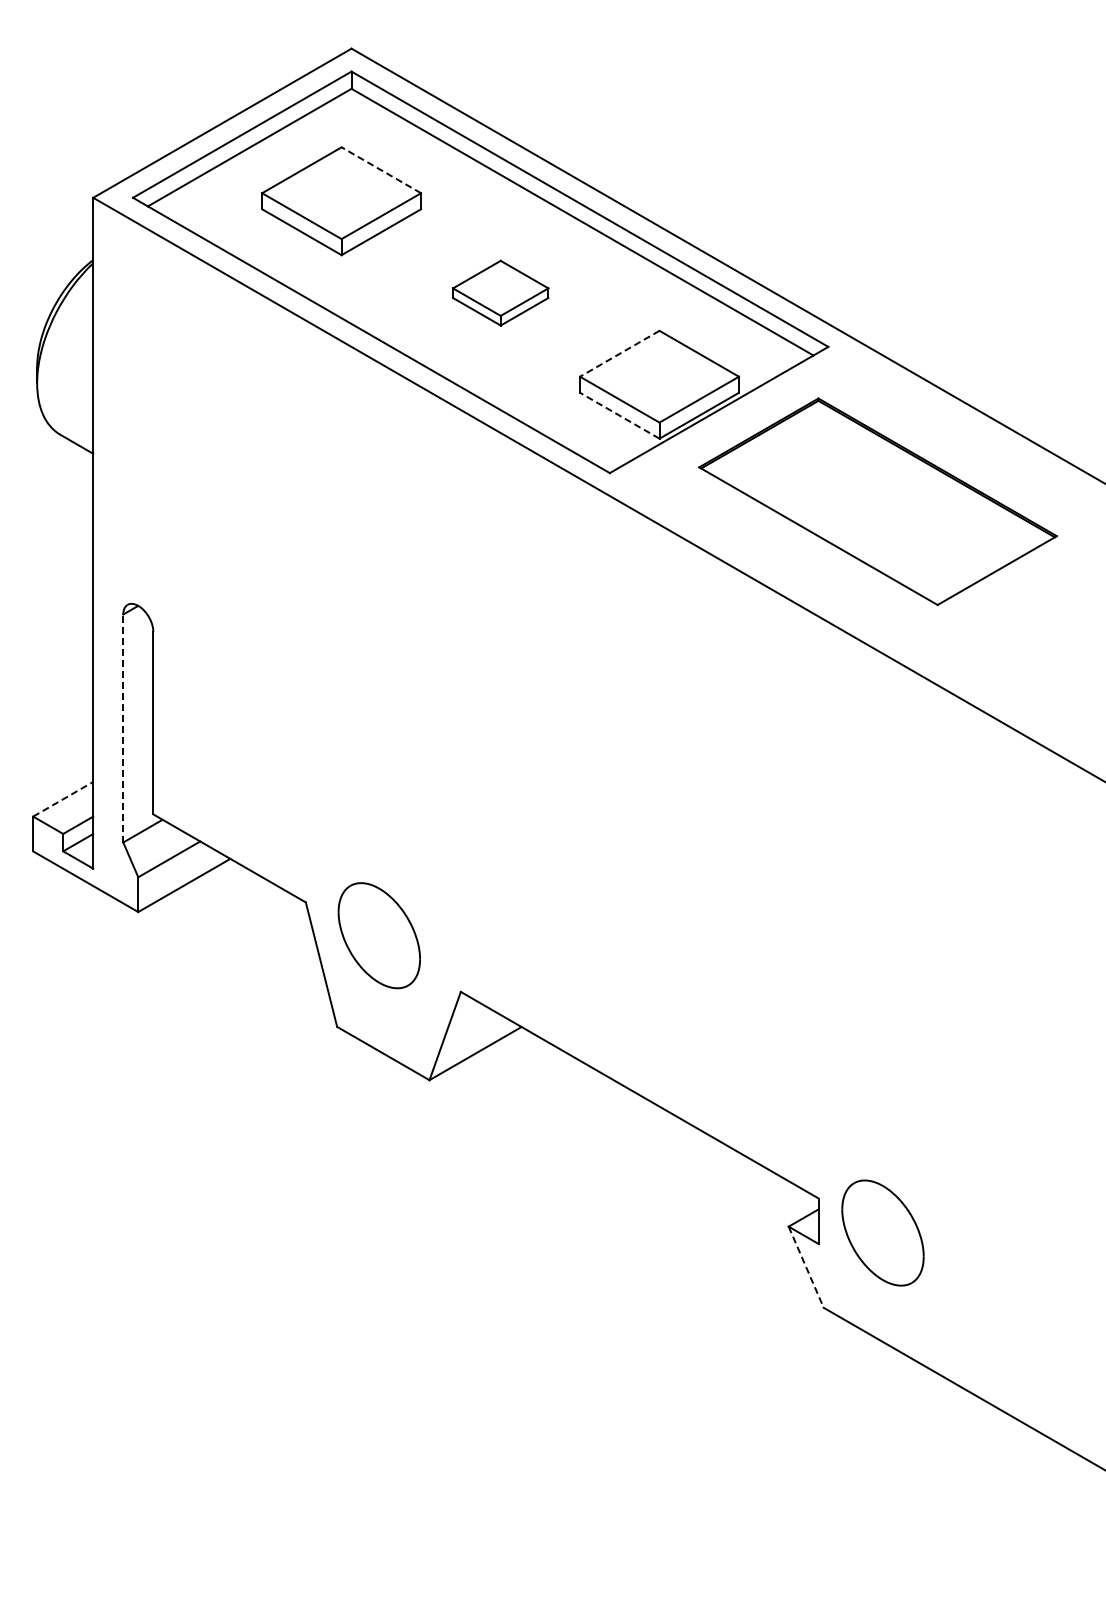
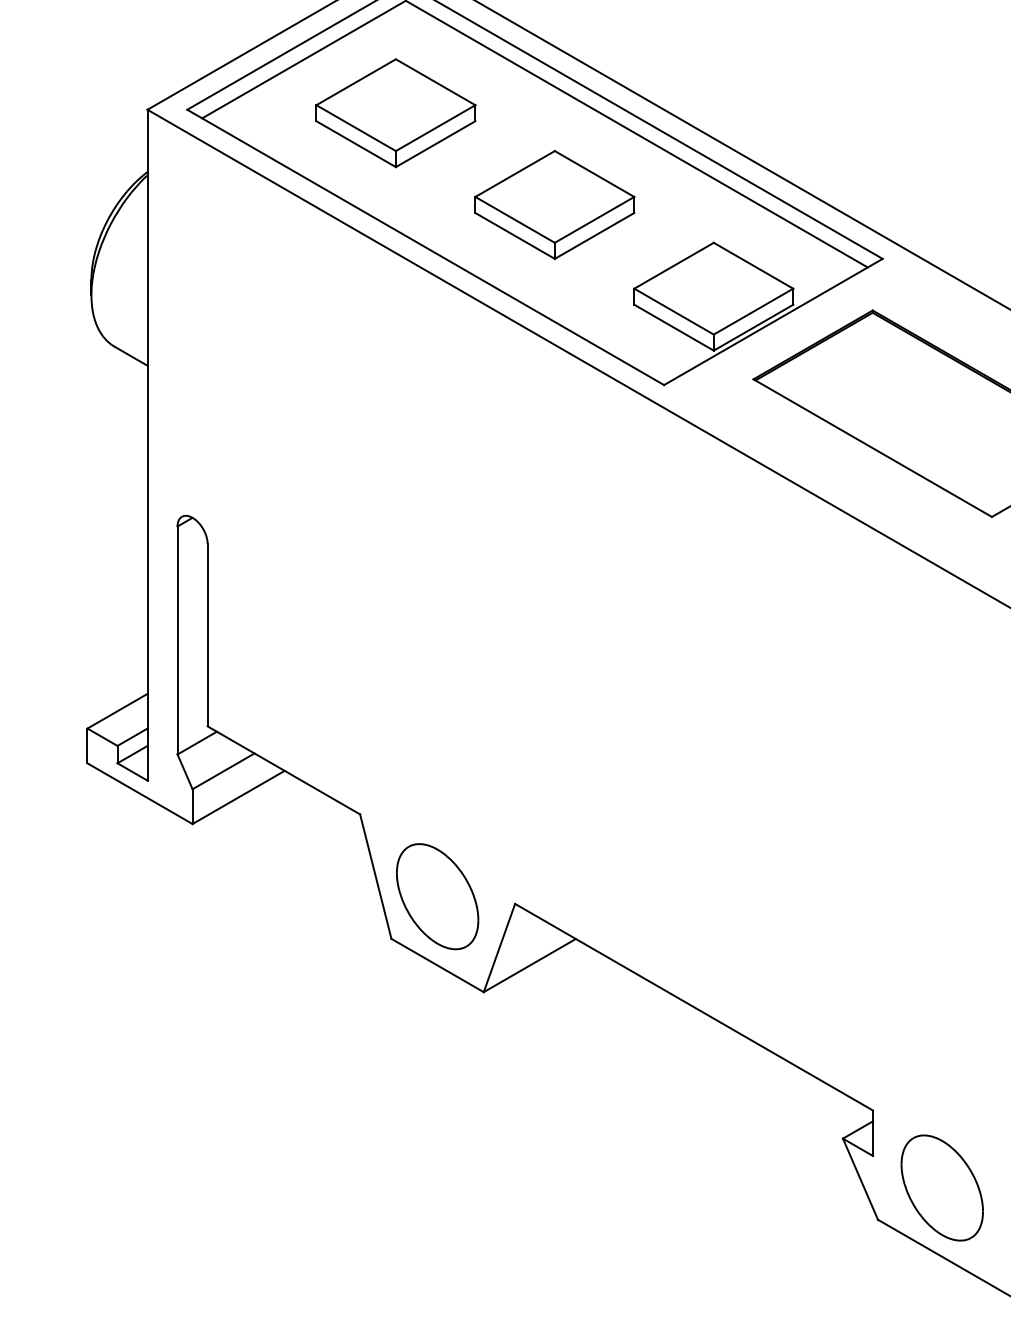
line: (381, 170) -> (435, 82), dashed -> solid
part: (500, 293) -> (554, 205), size x1.67
line: (619, 353) -> (673, 265), dashed -> solid
line: (619, 415) -> (673, 327), dashed -> solid
line: (123, 728) -> (177, 640), dashed -> solid
line: (63, 799) -> (117, 711), dashed -> solid
part: (378, 935) -> (436, 896), moved
part: (882, 1232) -> (941, 1187), moved
line: (806, 1267) -> (860, 1179), dashed -> solid

